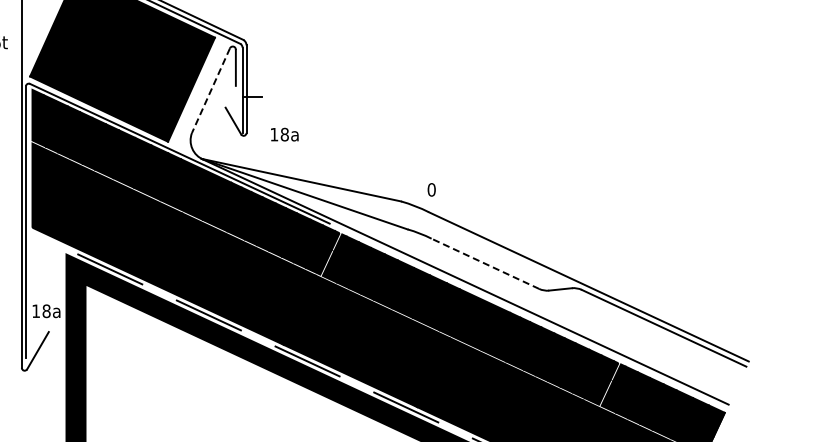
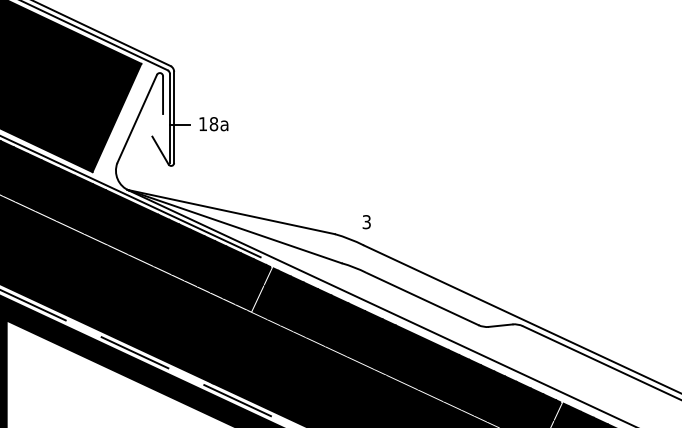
line: (210, 91) -> (136, 119), dashed -> solid
text: (284, 134) -> (213, 123), moved
text: (431, 189) -> (366, 221), 0 -> 3
line: (485, 263) -> (422, 298), dashed -> solid

